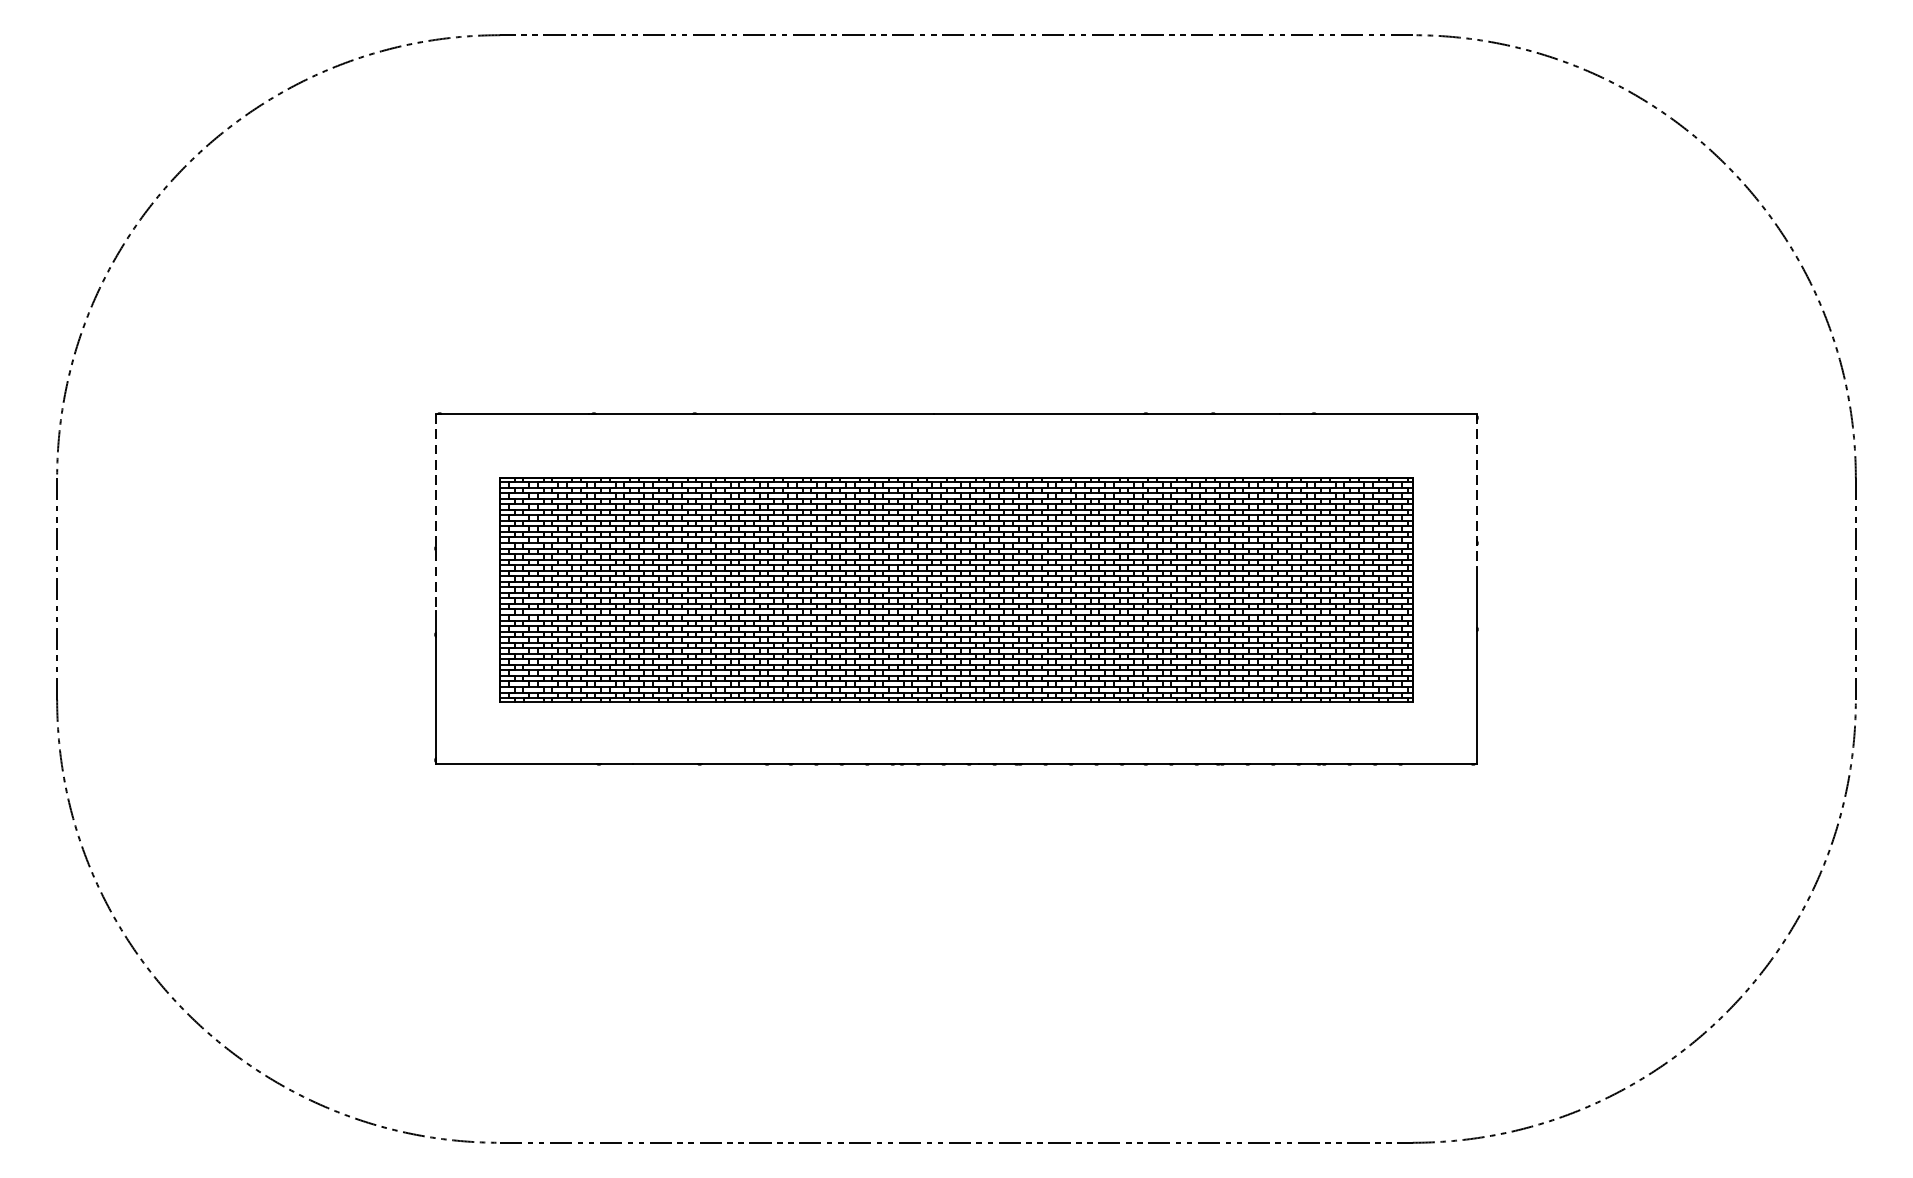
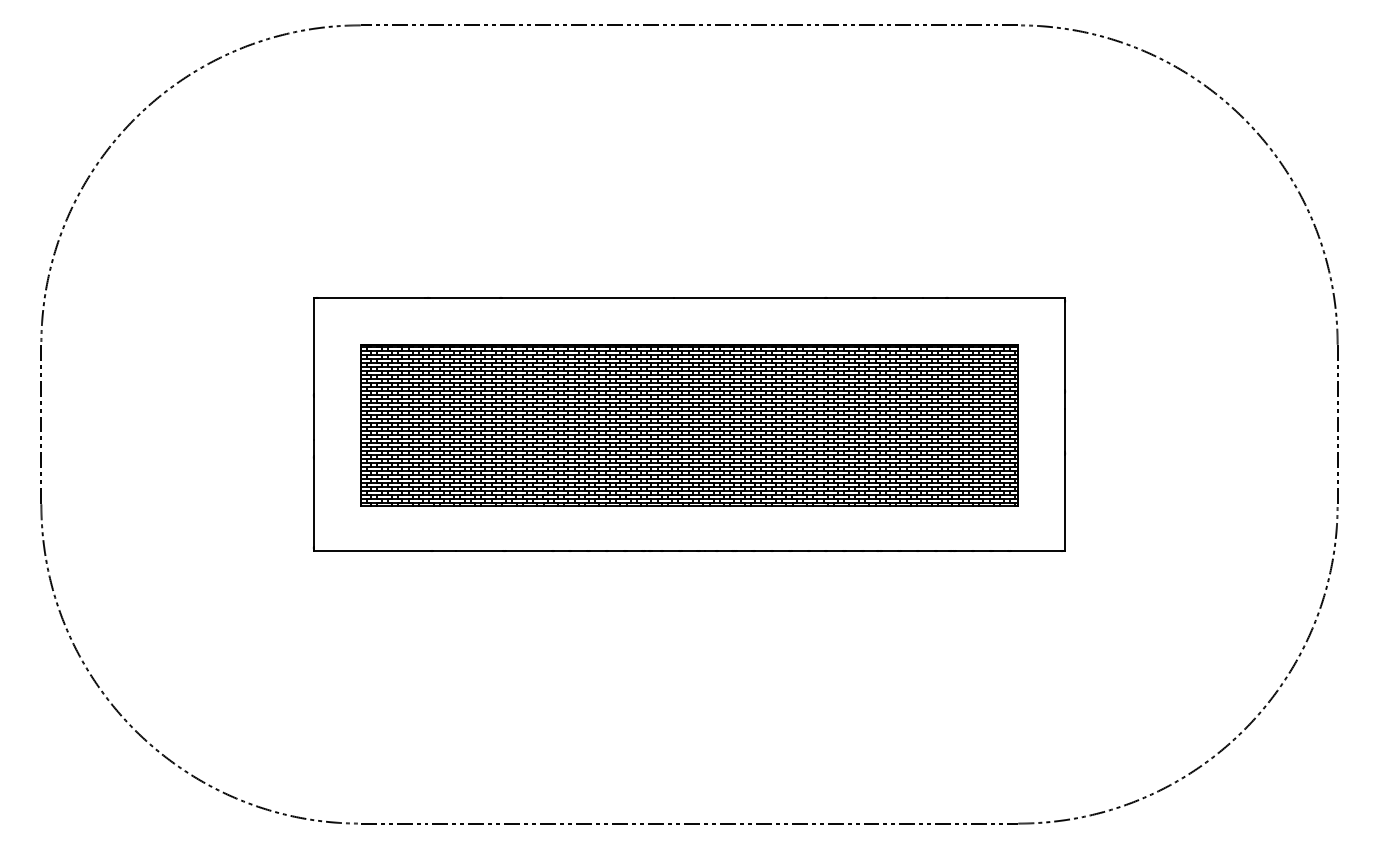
line: (1476, 490) -> (1064, 353), dashed -> solid
line: (436, 512) -> (314, 369), dashed -> solid

